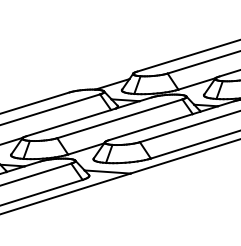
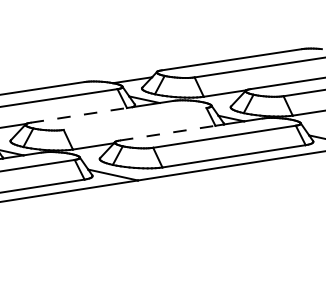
line: (119, 118) -> (134, 118), removed
line: (68, 123) -> (78, 115), solid -> dashed
line: (151, 127) -> (168, 133), solid -> dashed

